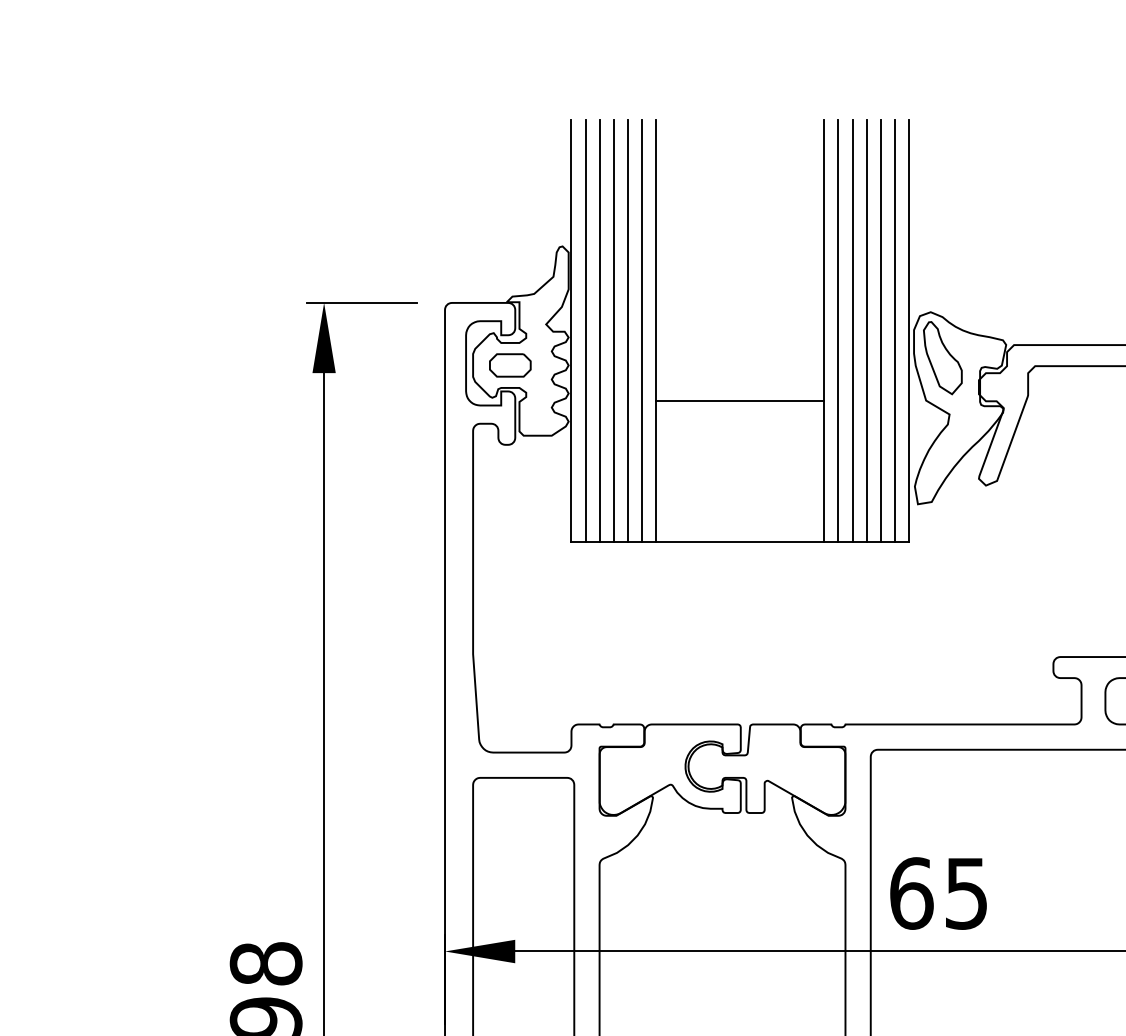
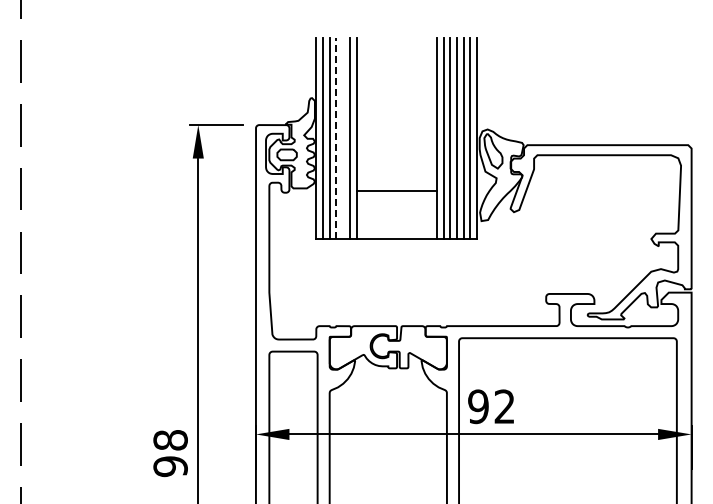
line: (613, 331) -> (336, 138), solid -> dashed
line: (628, 331) -> (343, 138), removed
line: (739, 400) -> (396, 190), moved
text: (938, 892) -> (491, 406), 65 -> 92

